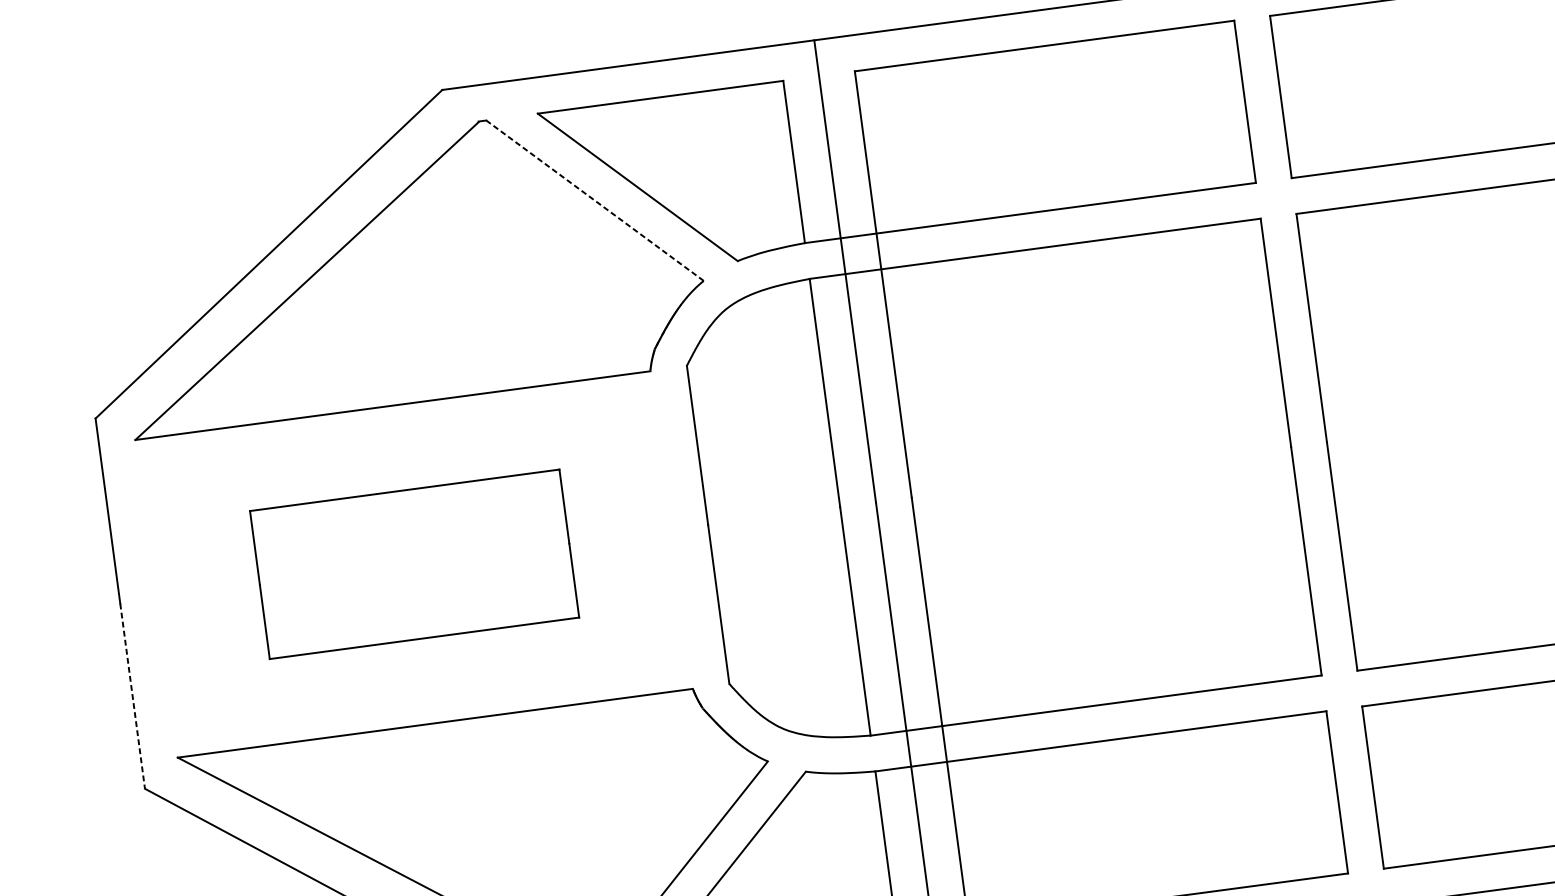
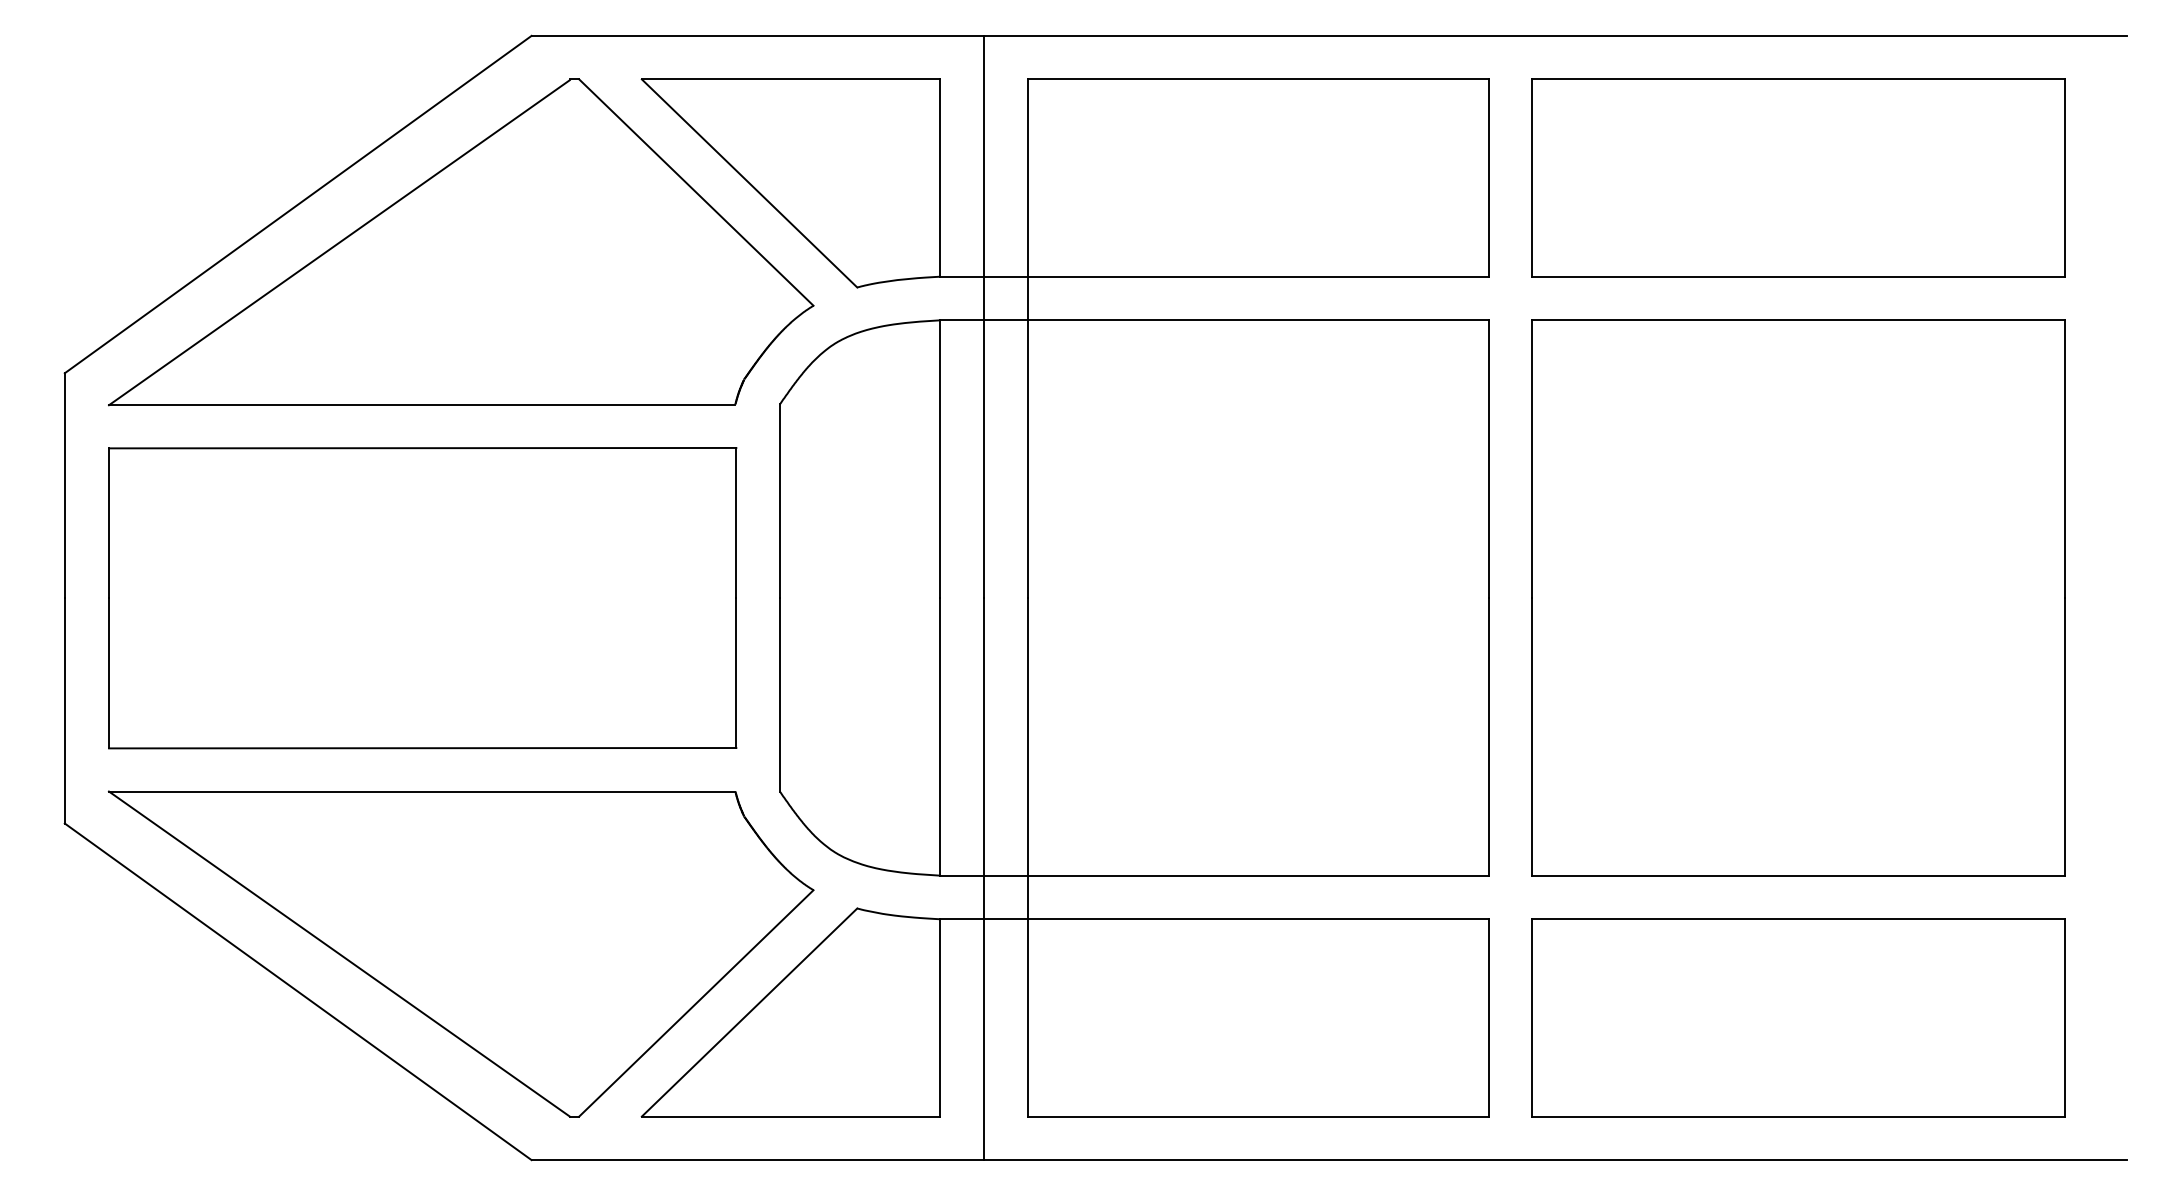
line: (595, 200) -> (696, 192), dashed -> solid
part: (414, 564) -> (422, 598), size x1.67
line: (132, 695) -> (64, 710), dashed -> solid

